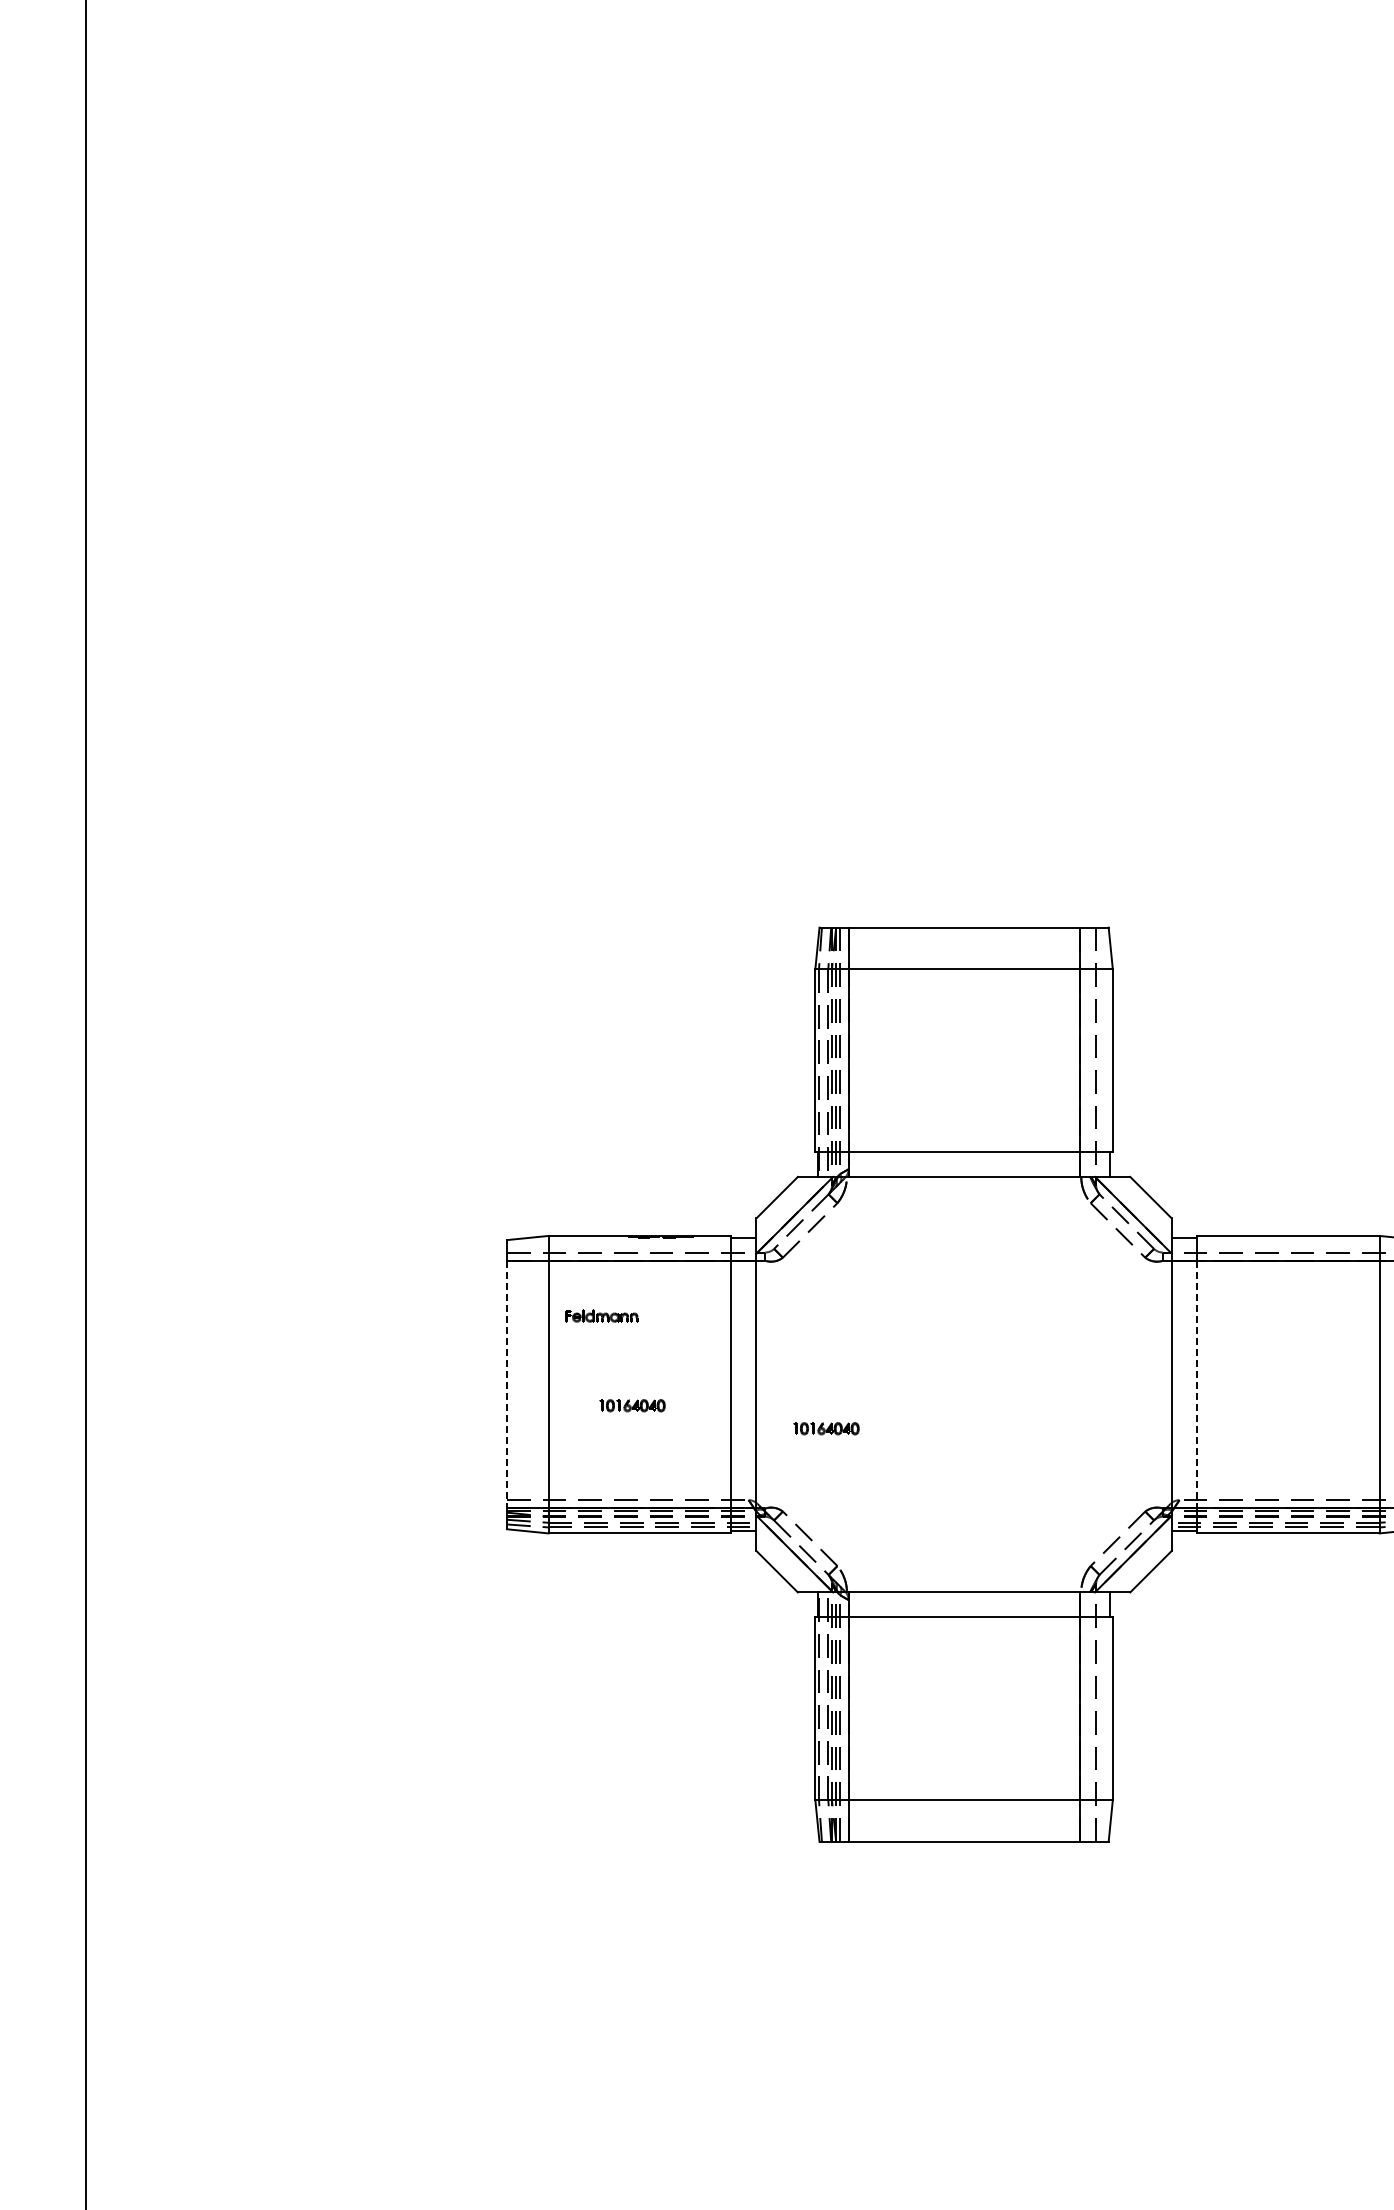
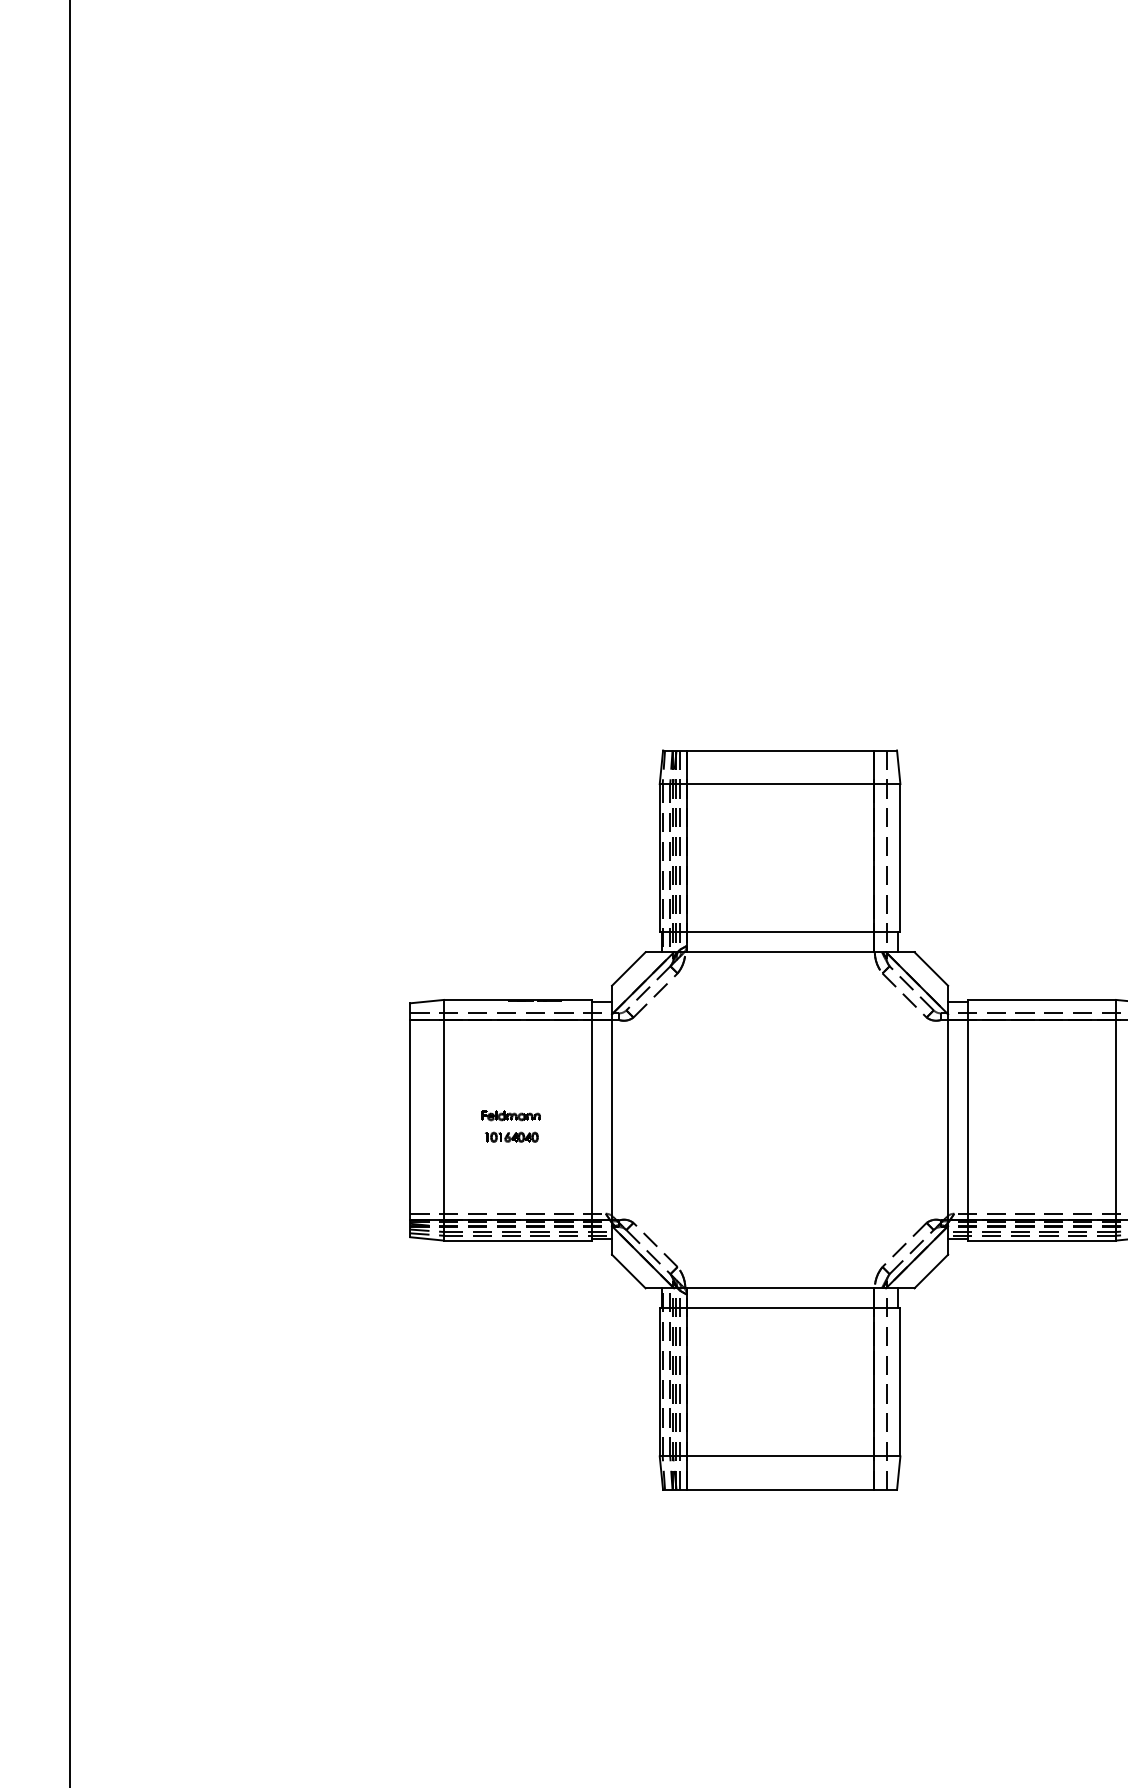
part: (601, 1315) -> (511, 1115), moved
line: (507, 1384) -> (410, 1120), dashed -> solid
line: (1196, 1384) -> (968, 1120), dashed -> solid
part: (826, 1428) -> (668, 1155), removed

